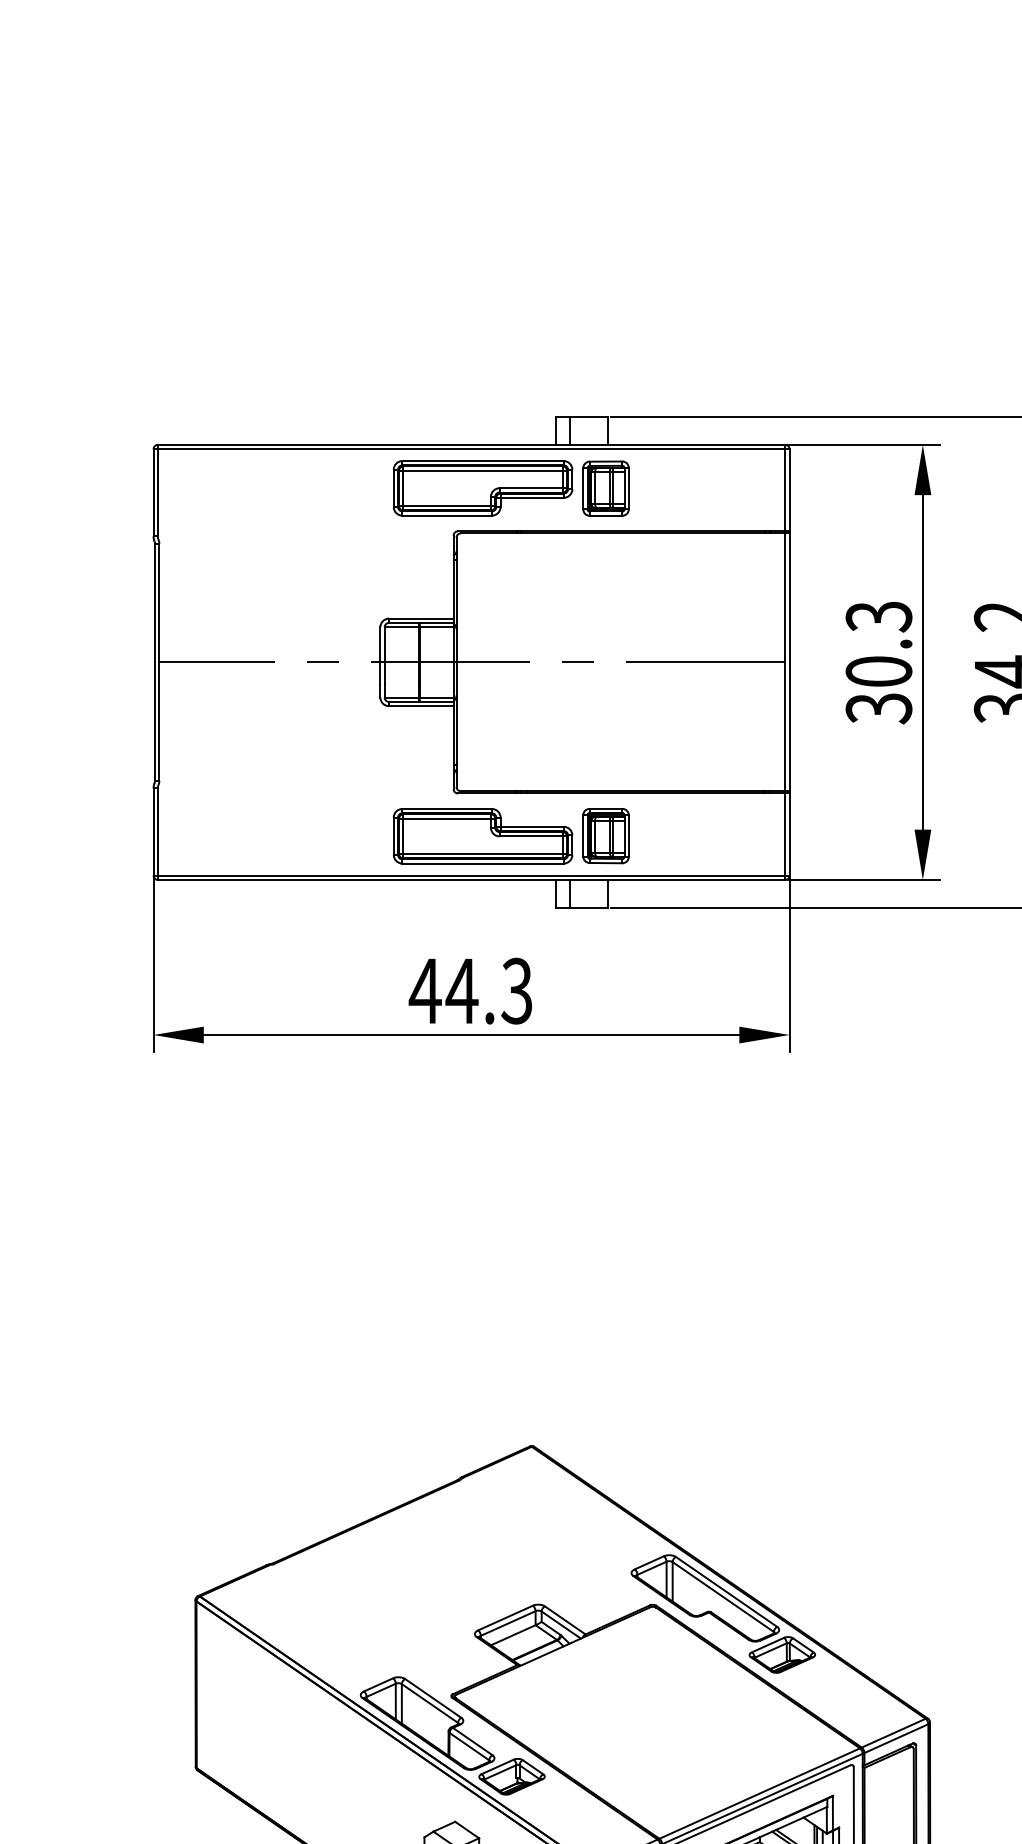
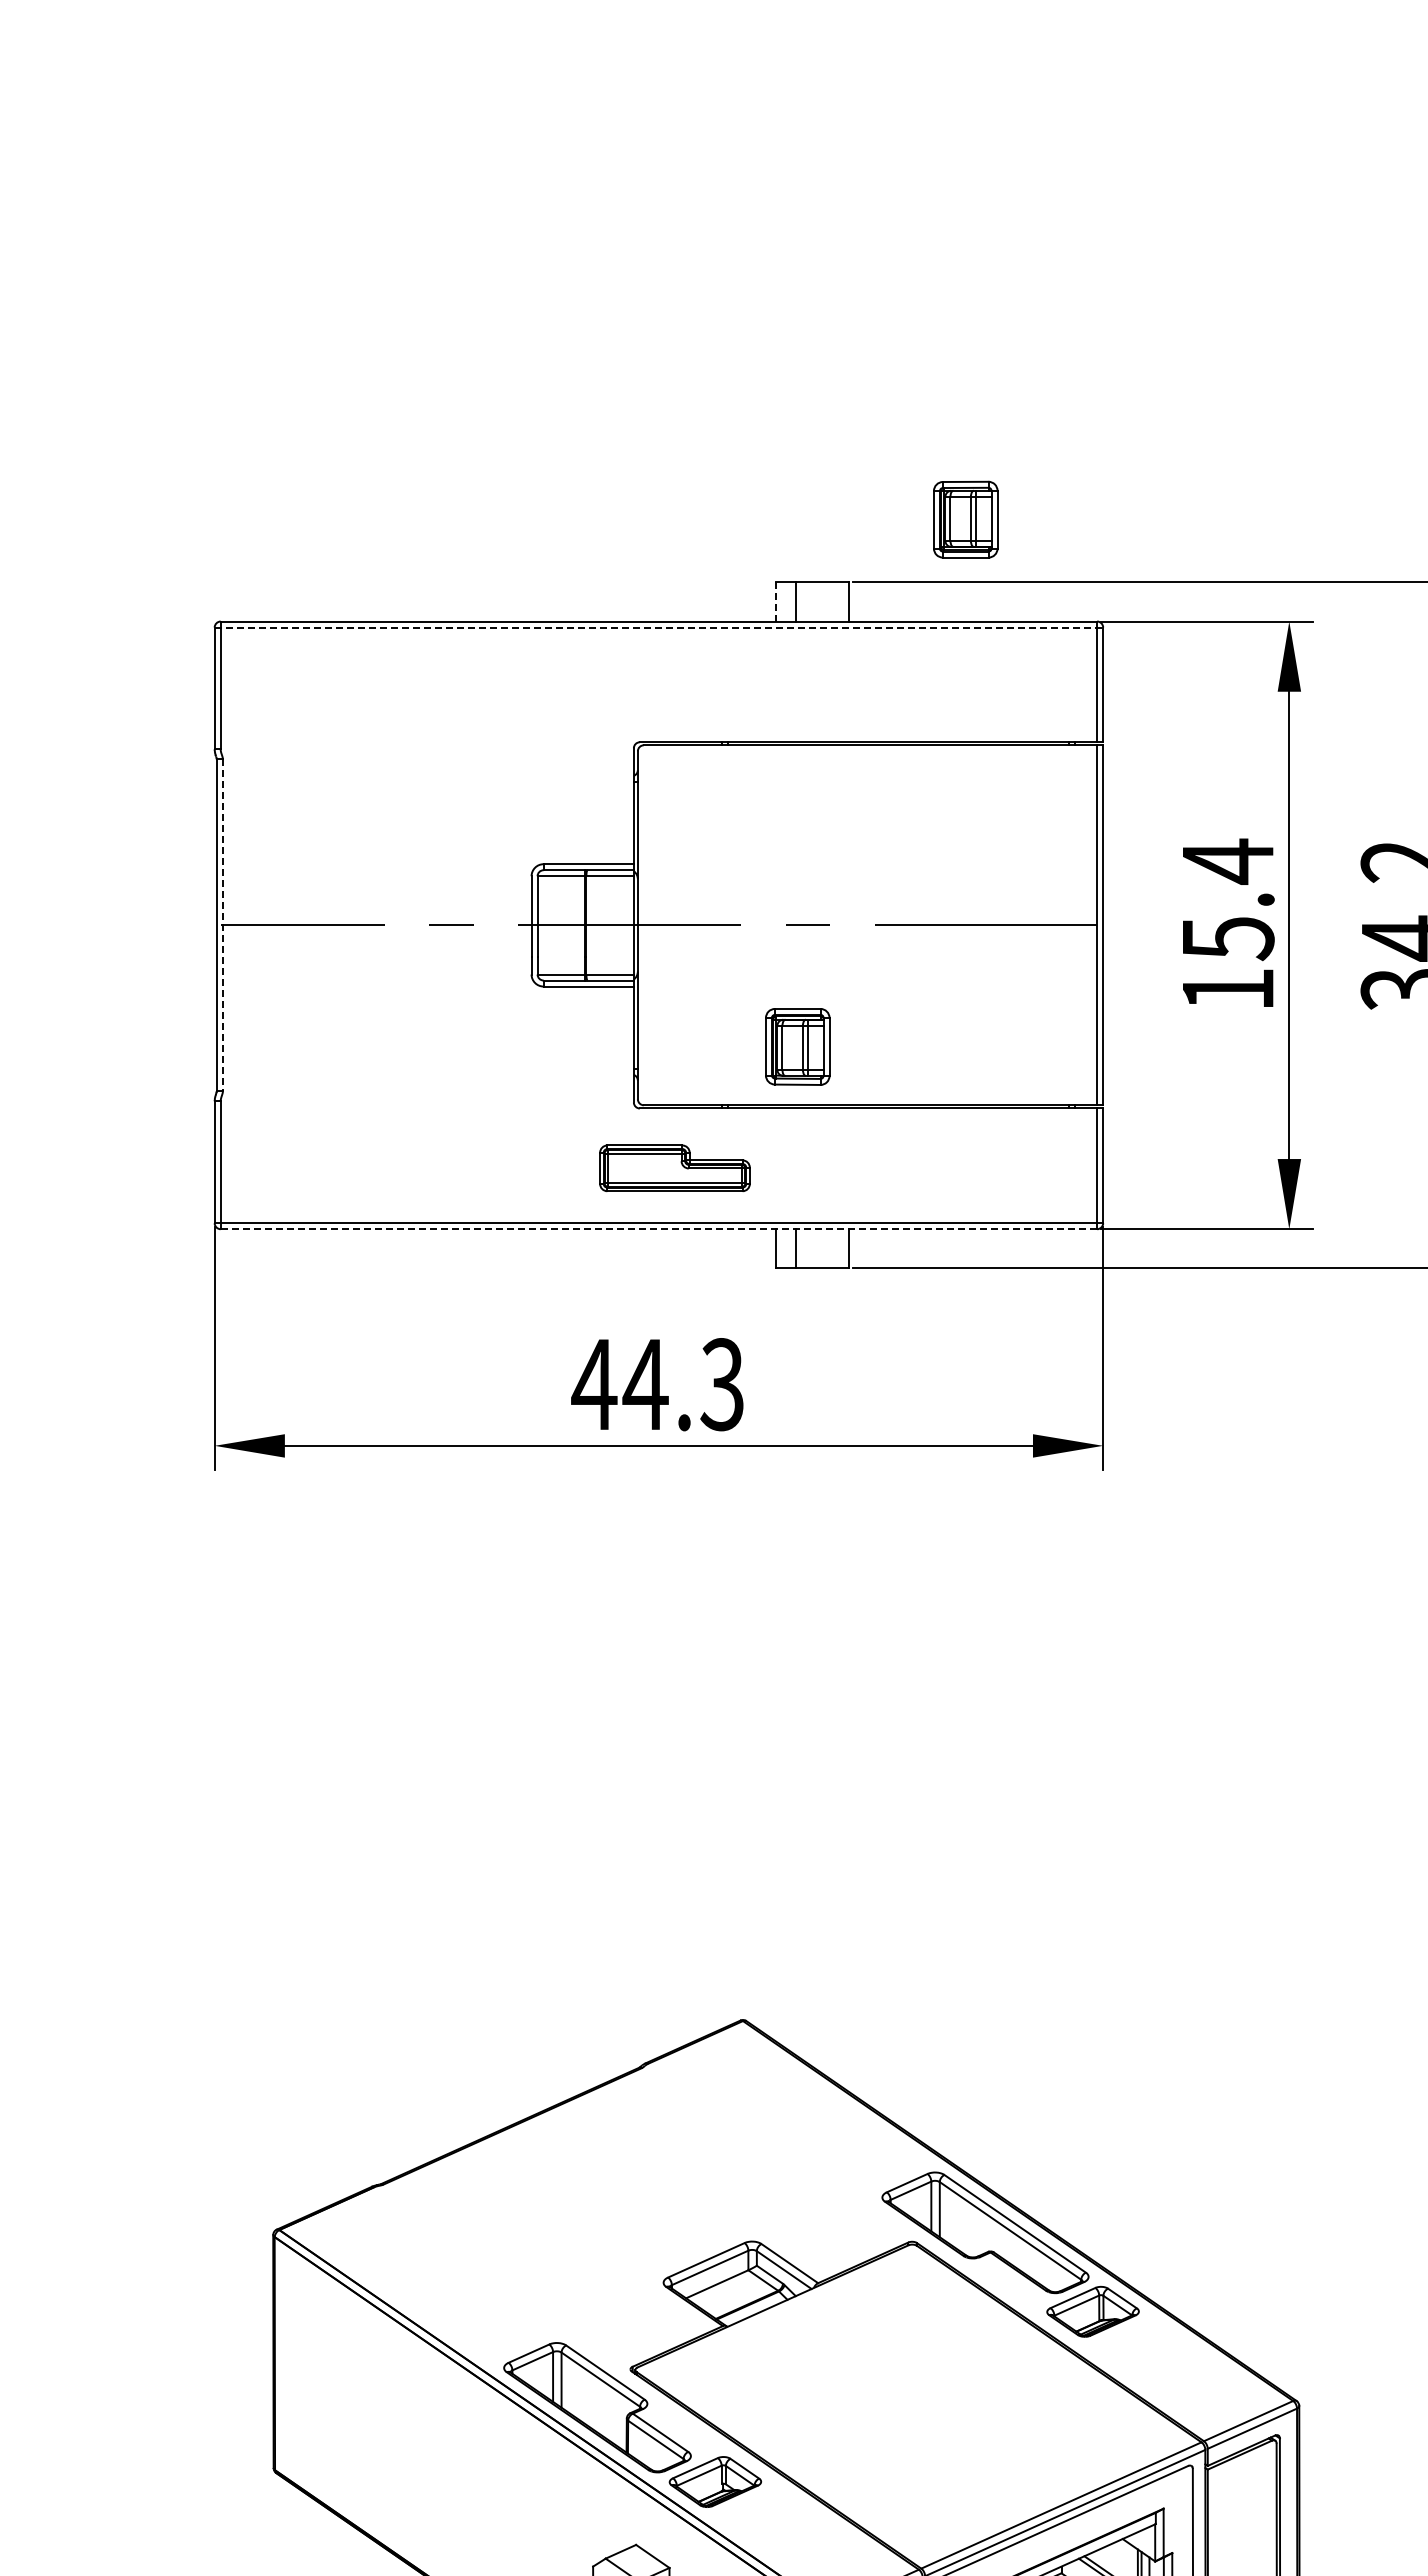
line: (555, 430) -> (776, 601), solid -> dashed
line: (471, 449) -> (659, 627), solid -> dashed
part: (482, 488) -> (674, 682), removed
part: (605, 488) -> (965, 519), moved
line: (159, 662) -> (222, 925), solid -> dashed
text: (878, 662) -> (1227, 925), 30.3 -> 15.4
part: (605, 835) -> (797, 1046), moved
part: (482, 836) -> (674, 1168), size x0.6
line: (471, 880) -> (658, 1229), solid -> dashed

